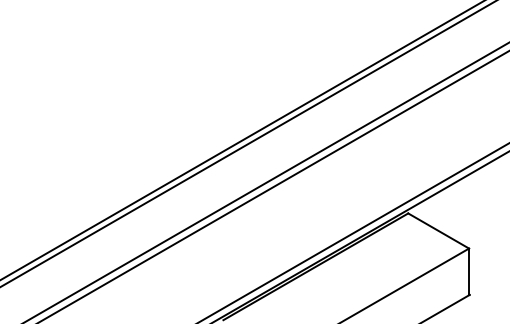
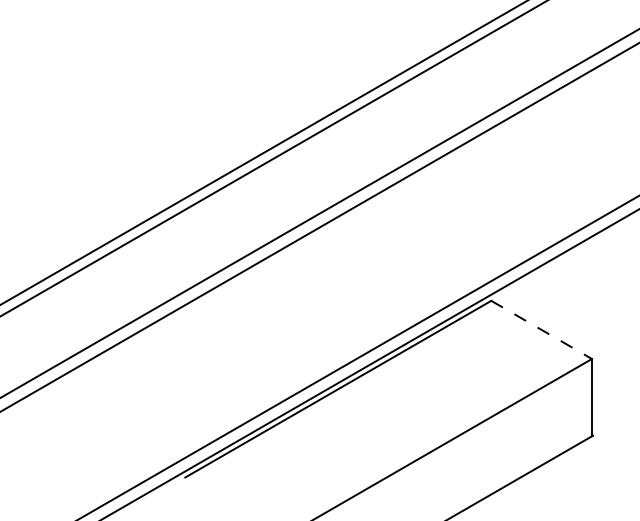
line: (439, 231) -> (542, 330), solid -> dashed

